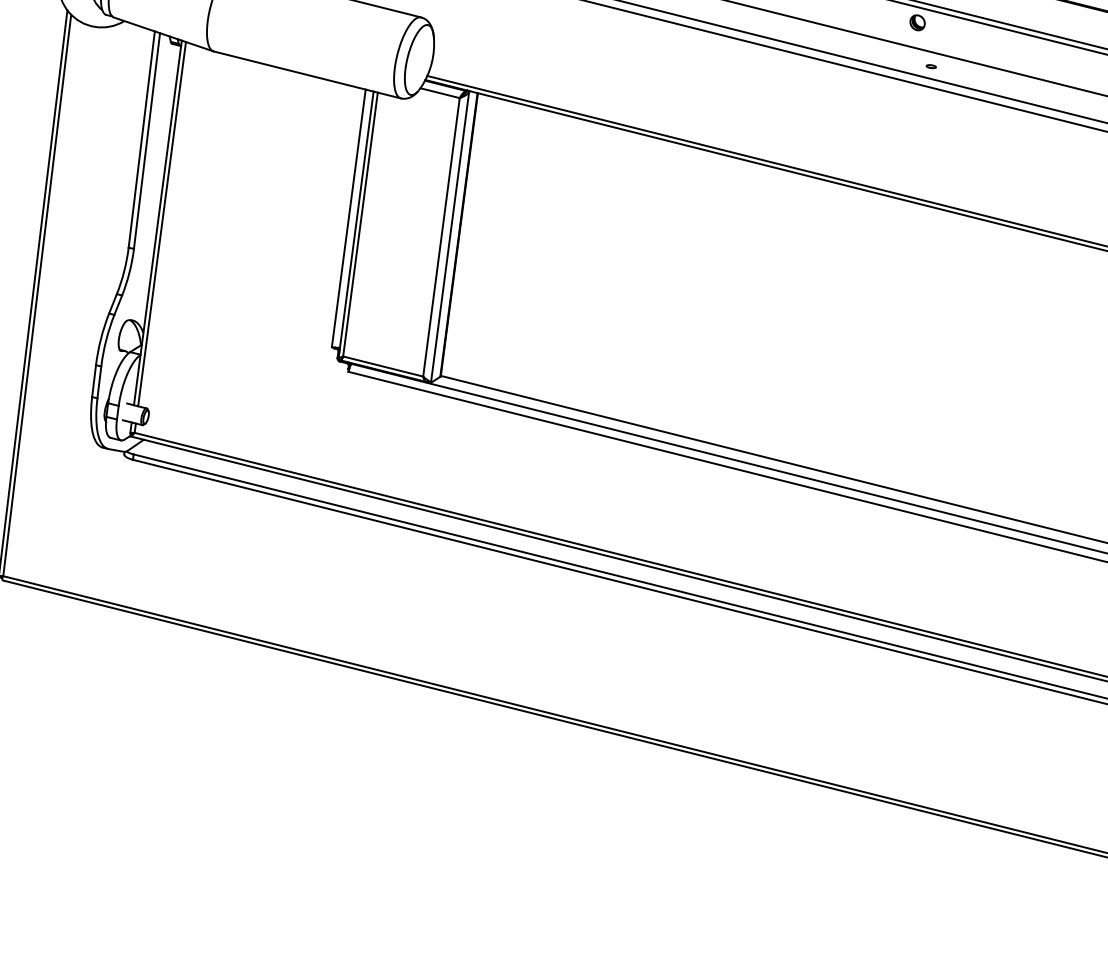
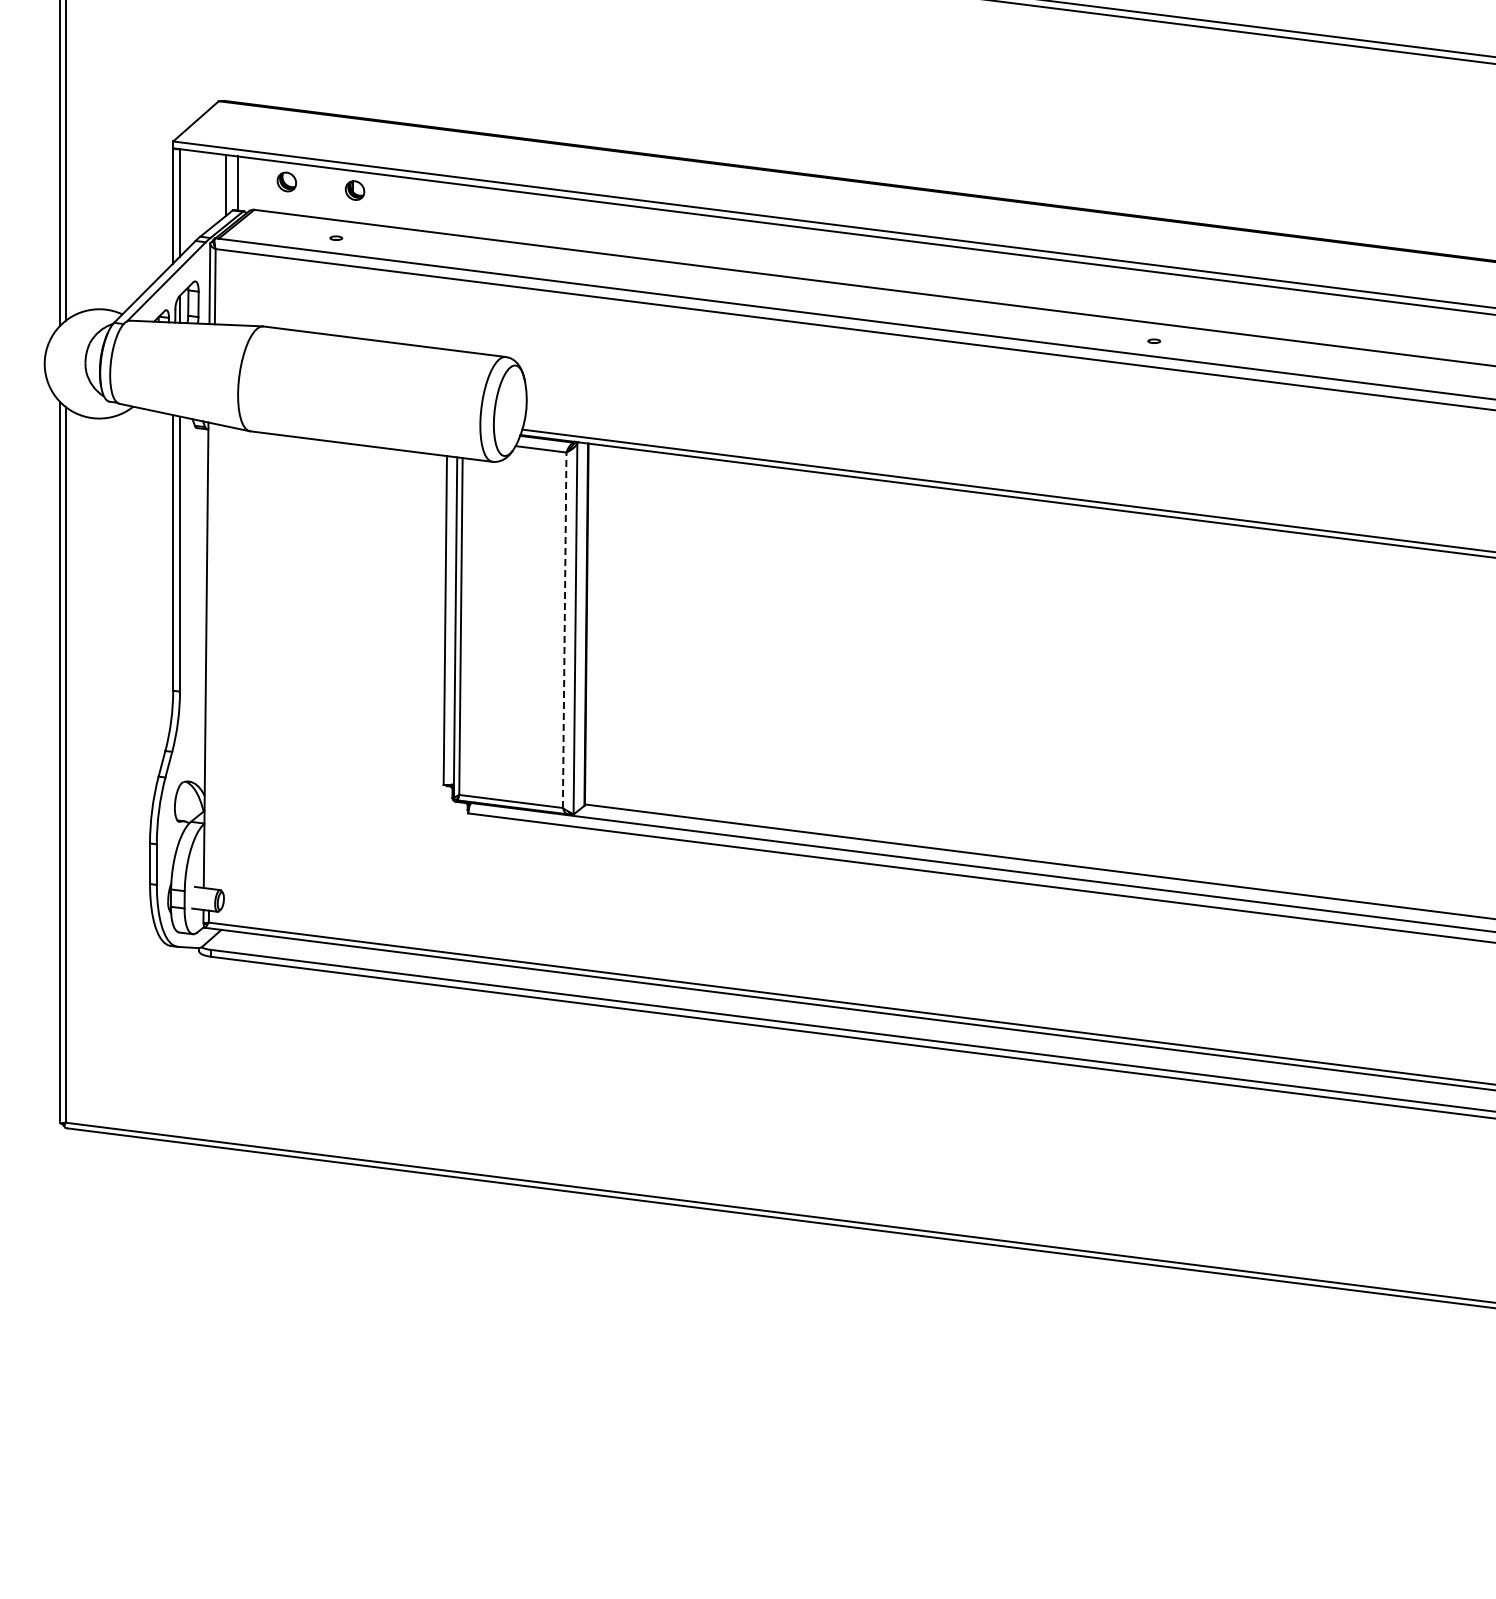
part: (917, 23) -> (1130, 288), removed
line: (162, 223) -> (211, 655), removed
line: (441, 237) -> (564, 630), solid -> dashed

